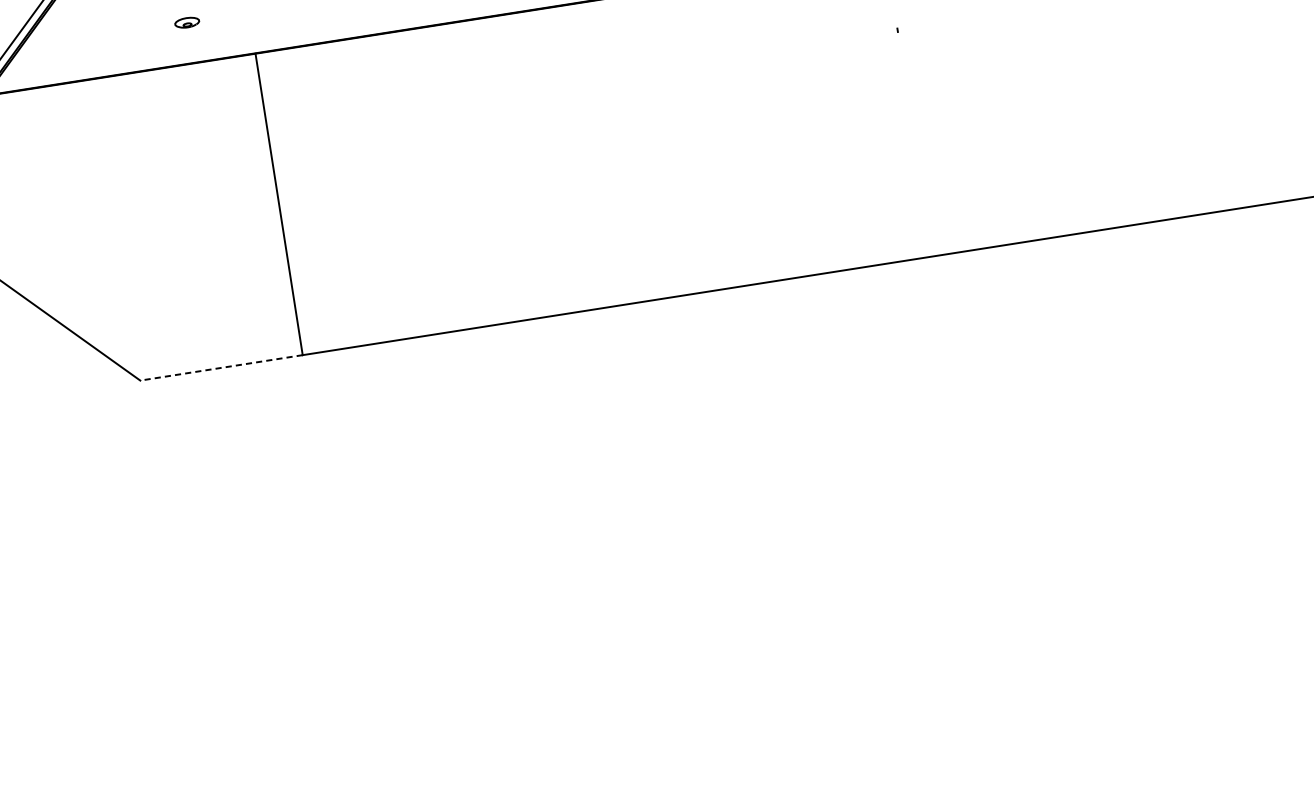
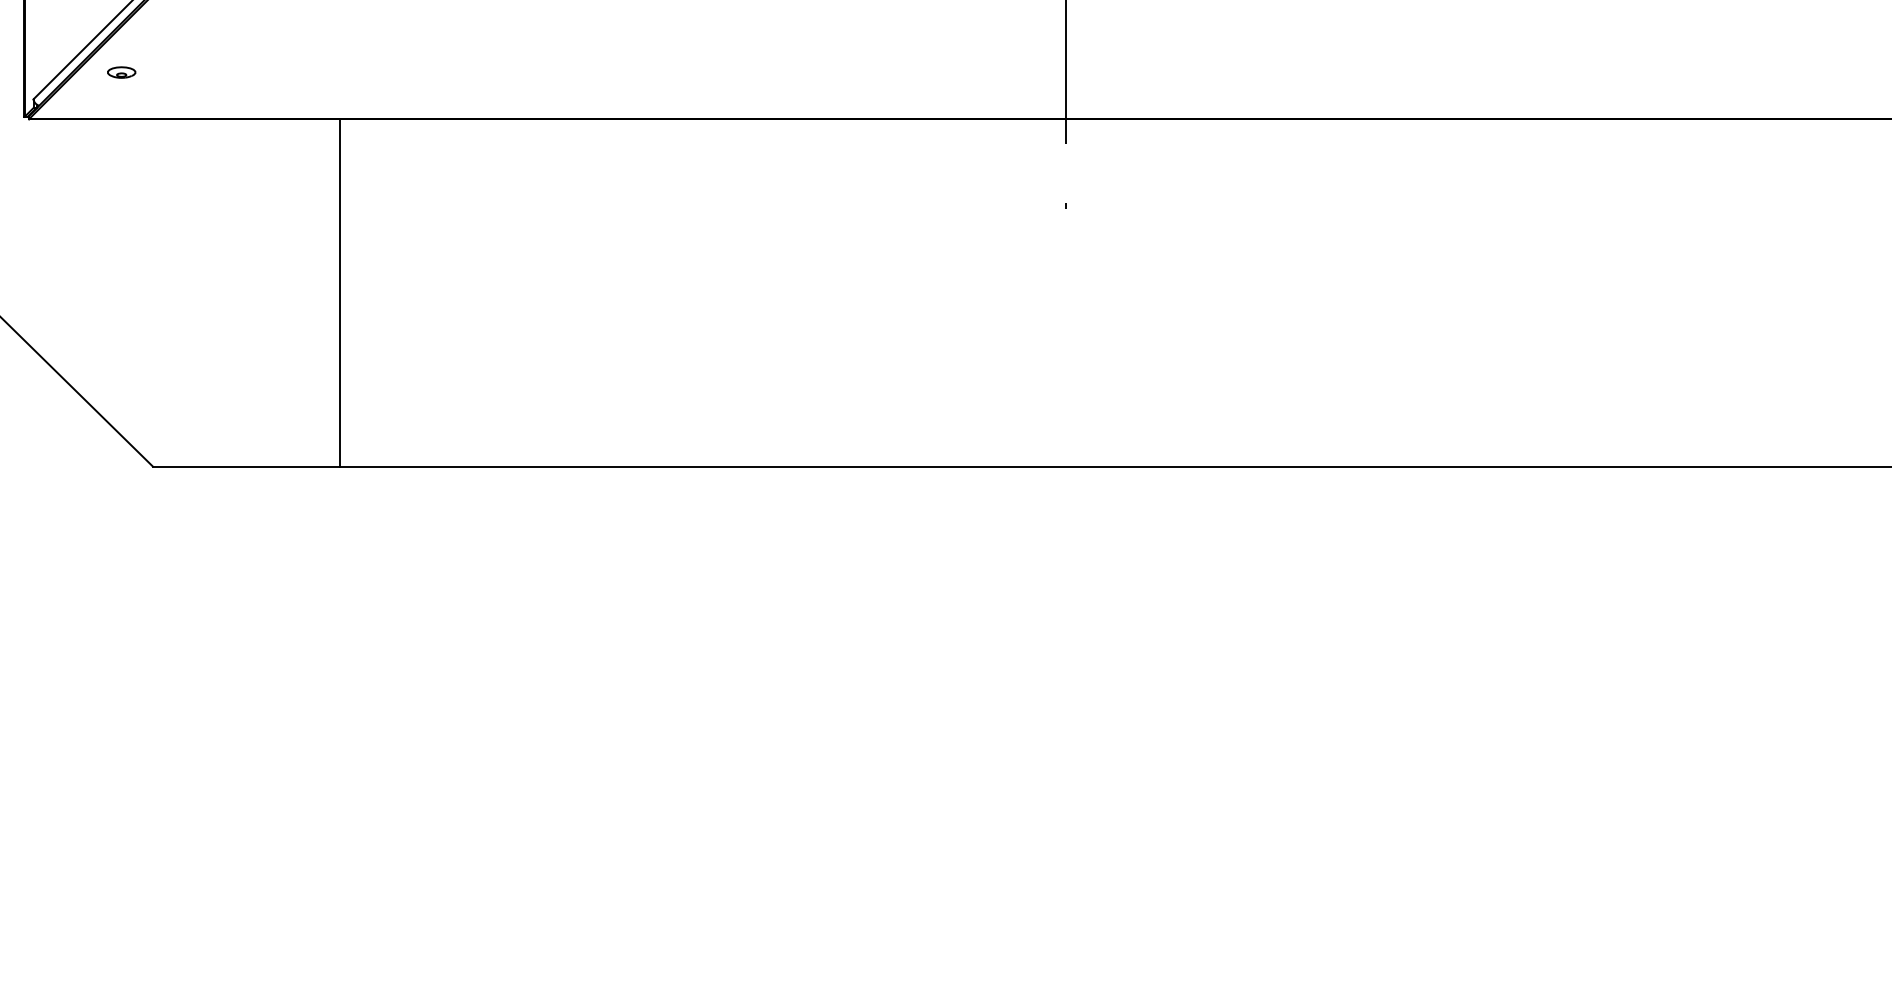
part: (187, 22) -> (121, 72), moved
line: (221, 367) -> (246, 466), dashed -> solid

